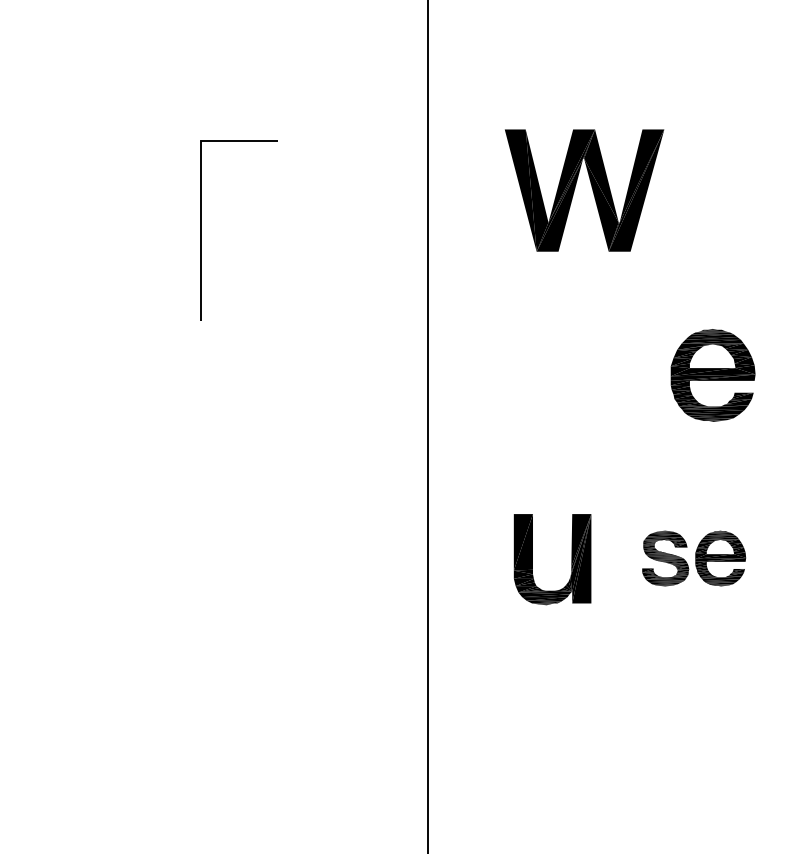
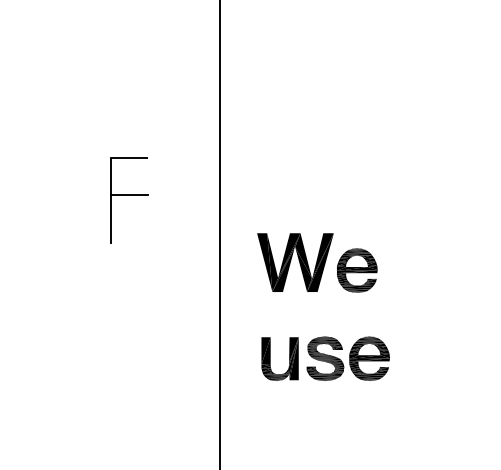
part: (584, 190) -> (295, 262), moved
line: (239, 217) -> (129, 194), added
part: (692, 558) -> (347, 358), size x1.67

